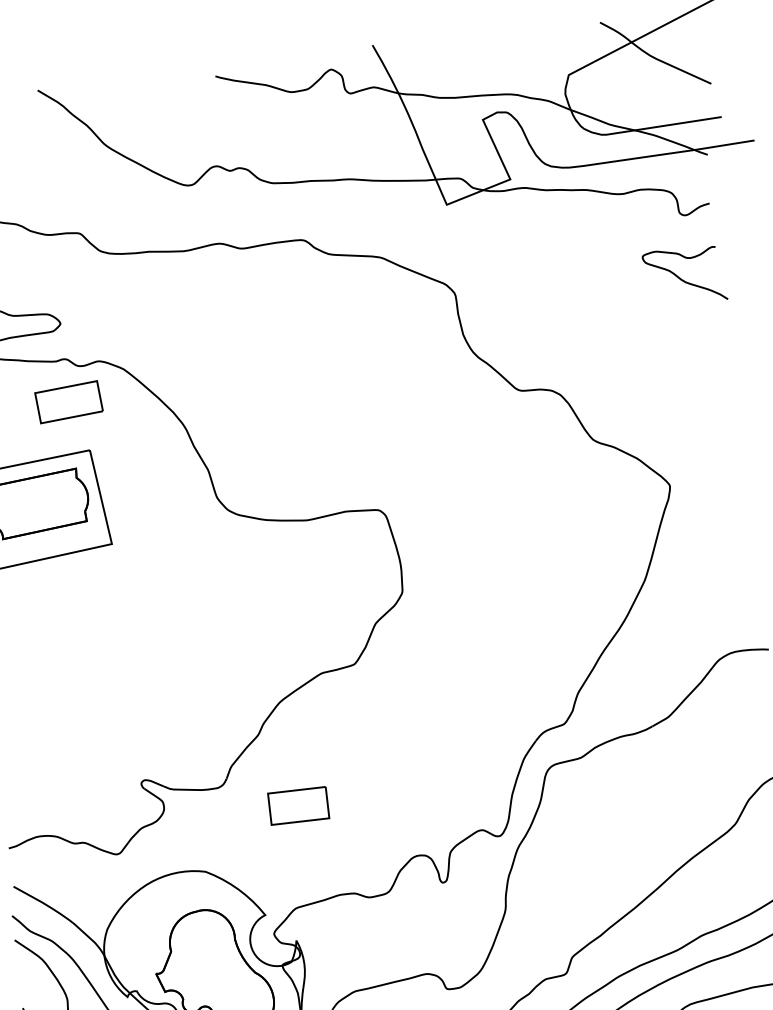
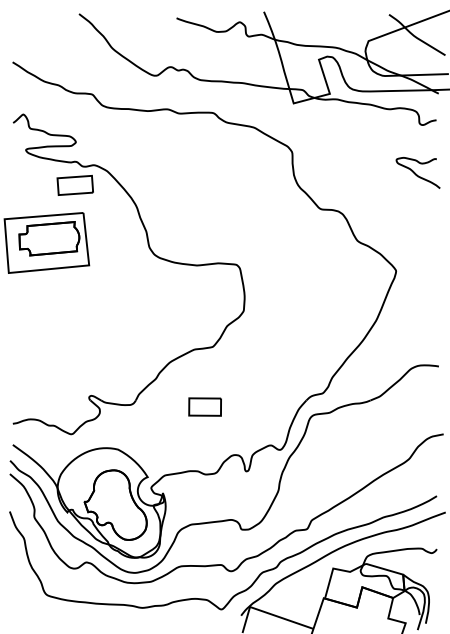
curve: (681, 277) -> (416, 173), moved
part: (297, 805) -> (204, 406), moved

